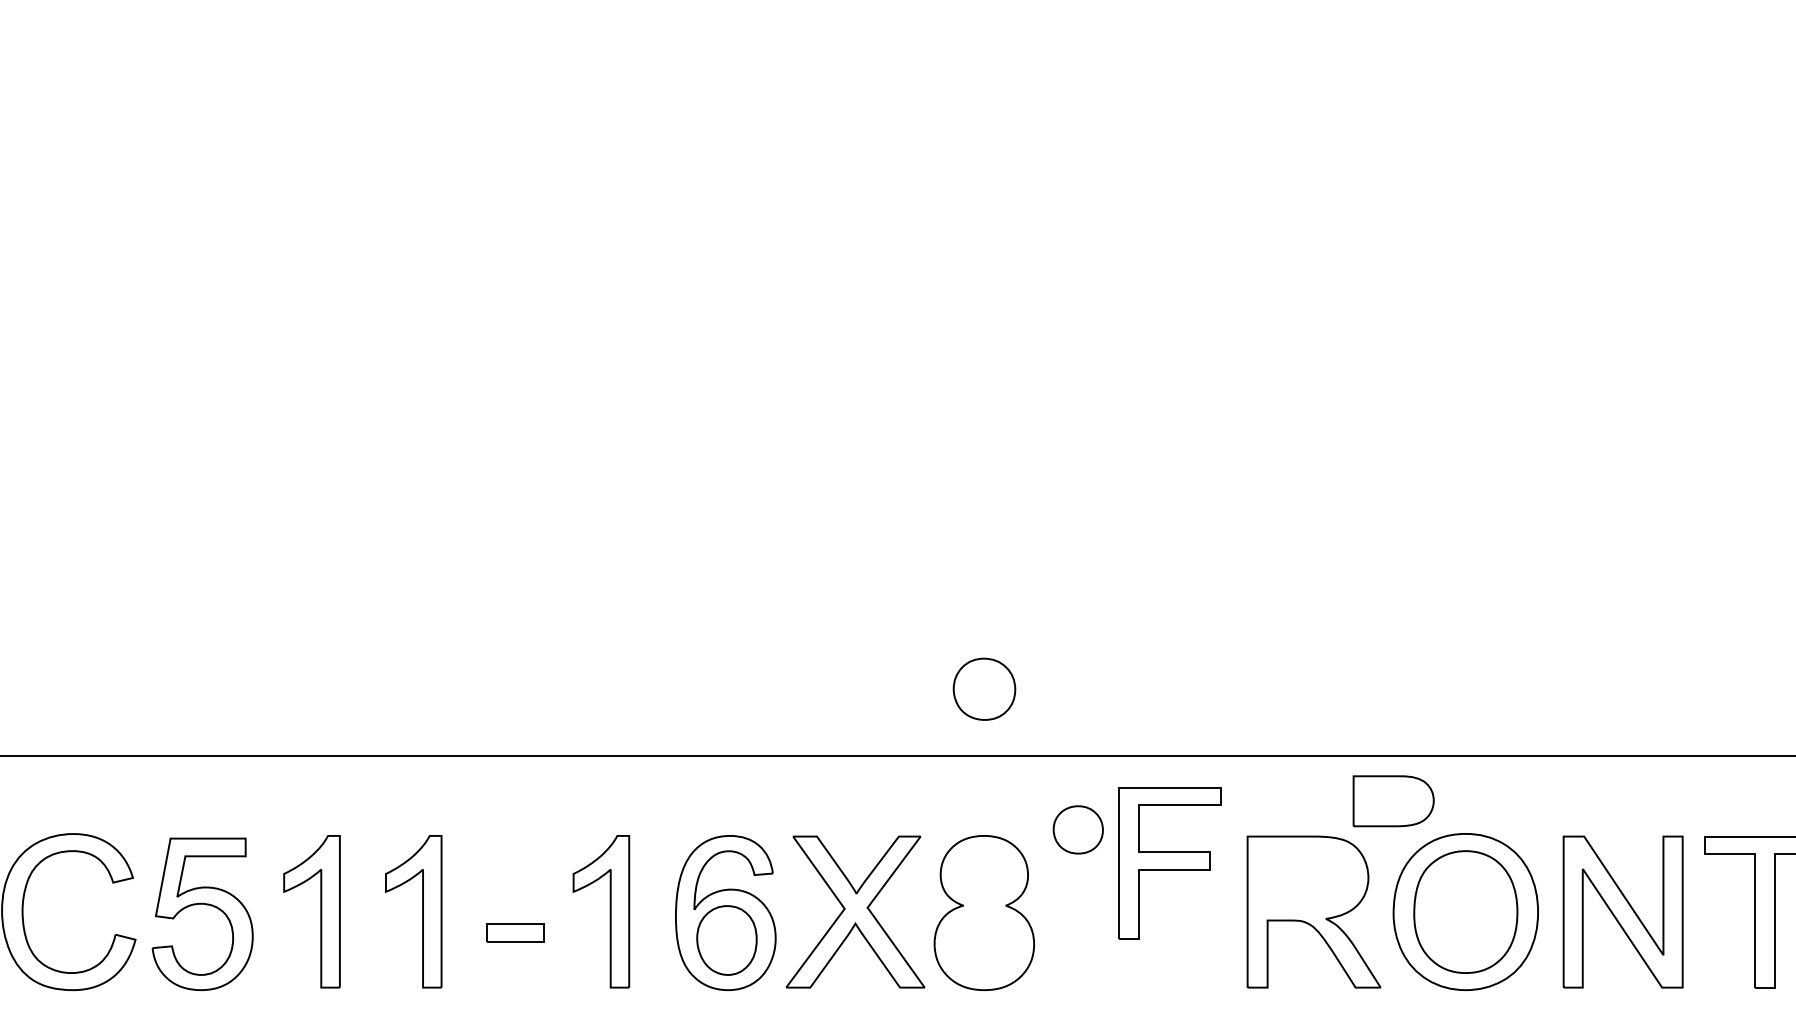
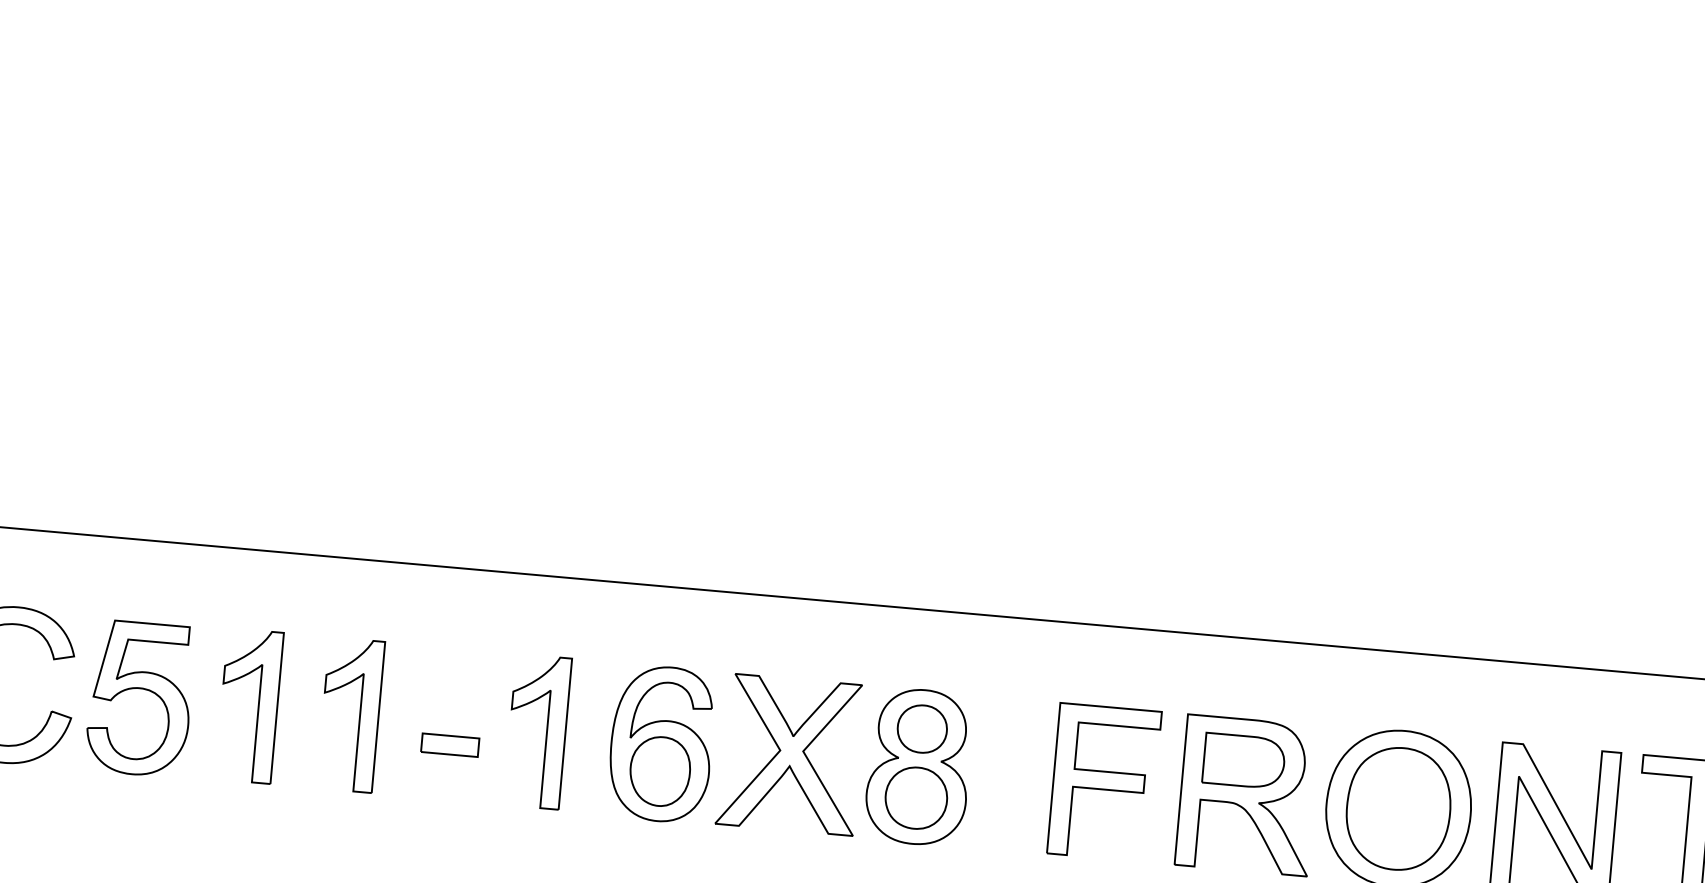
part: (984, 688) -> (916, 797), moved
part: (1393, 801) -> (1243, 761), moved
part: (1077, 829) -> (921, 728), moved
part: (1169, 863) -> (1103, 782), moved

